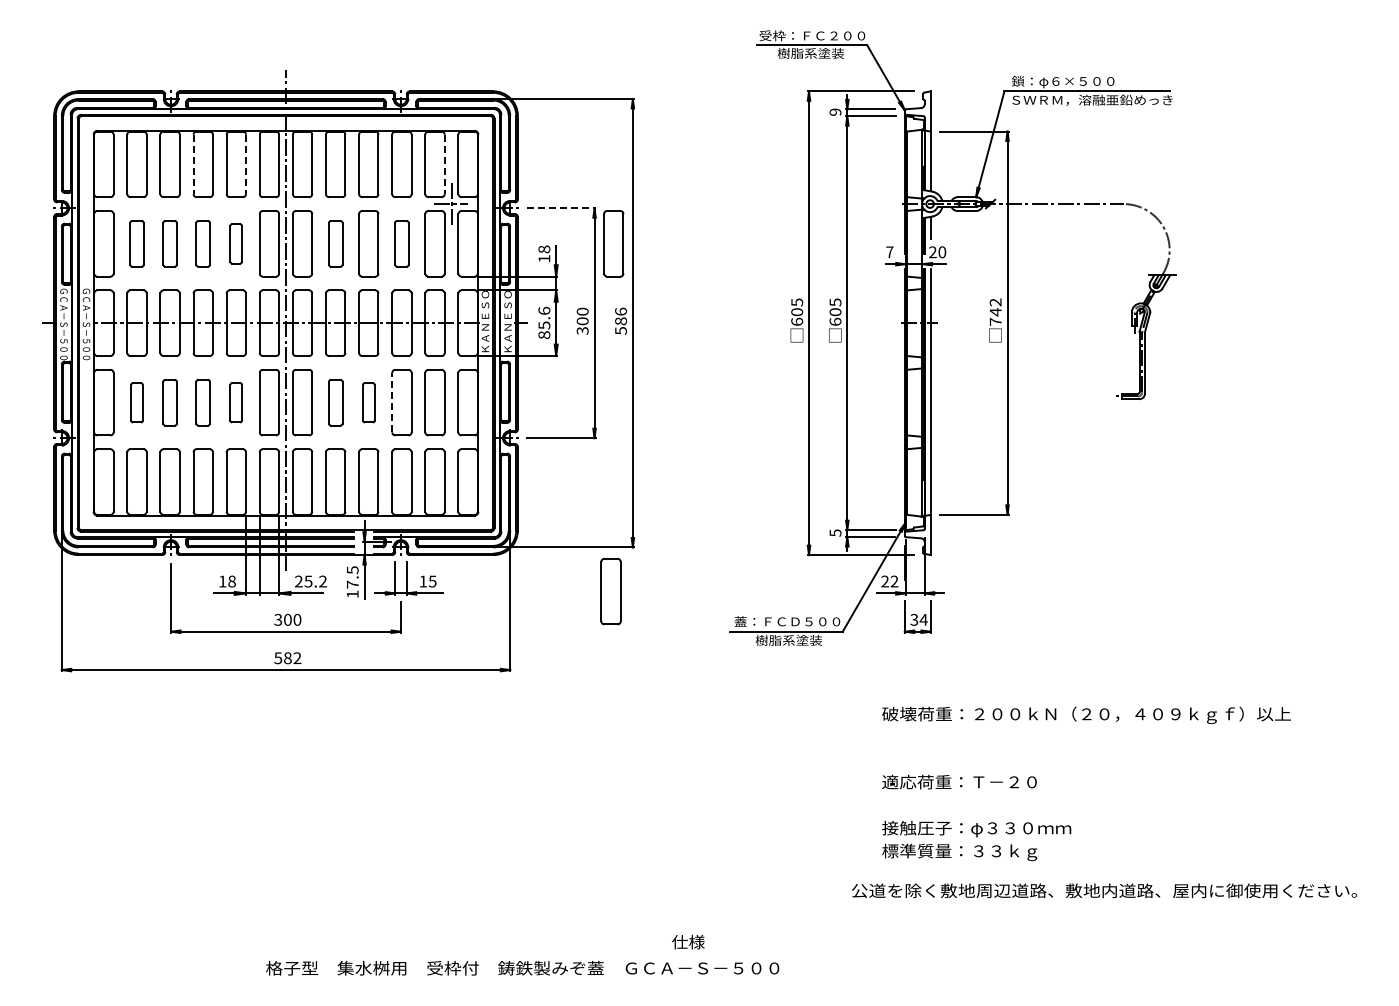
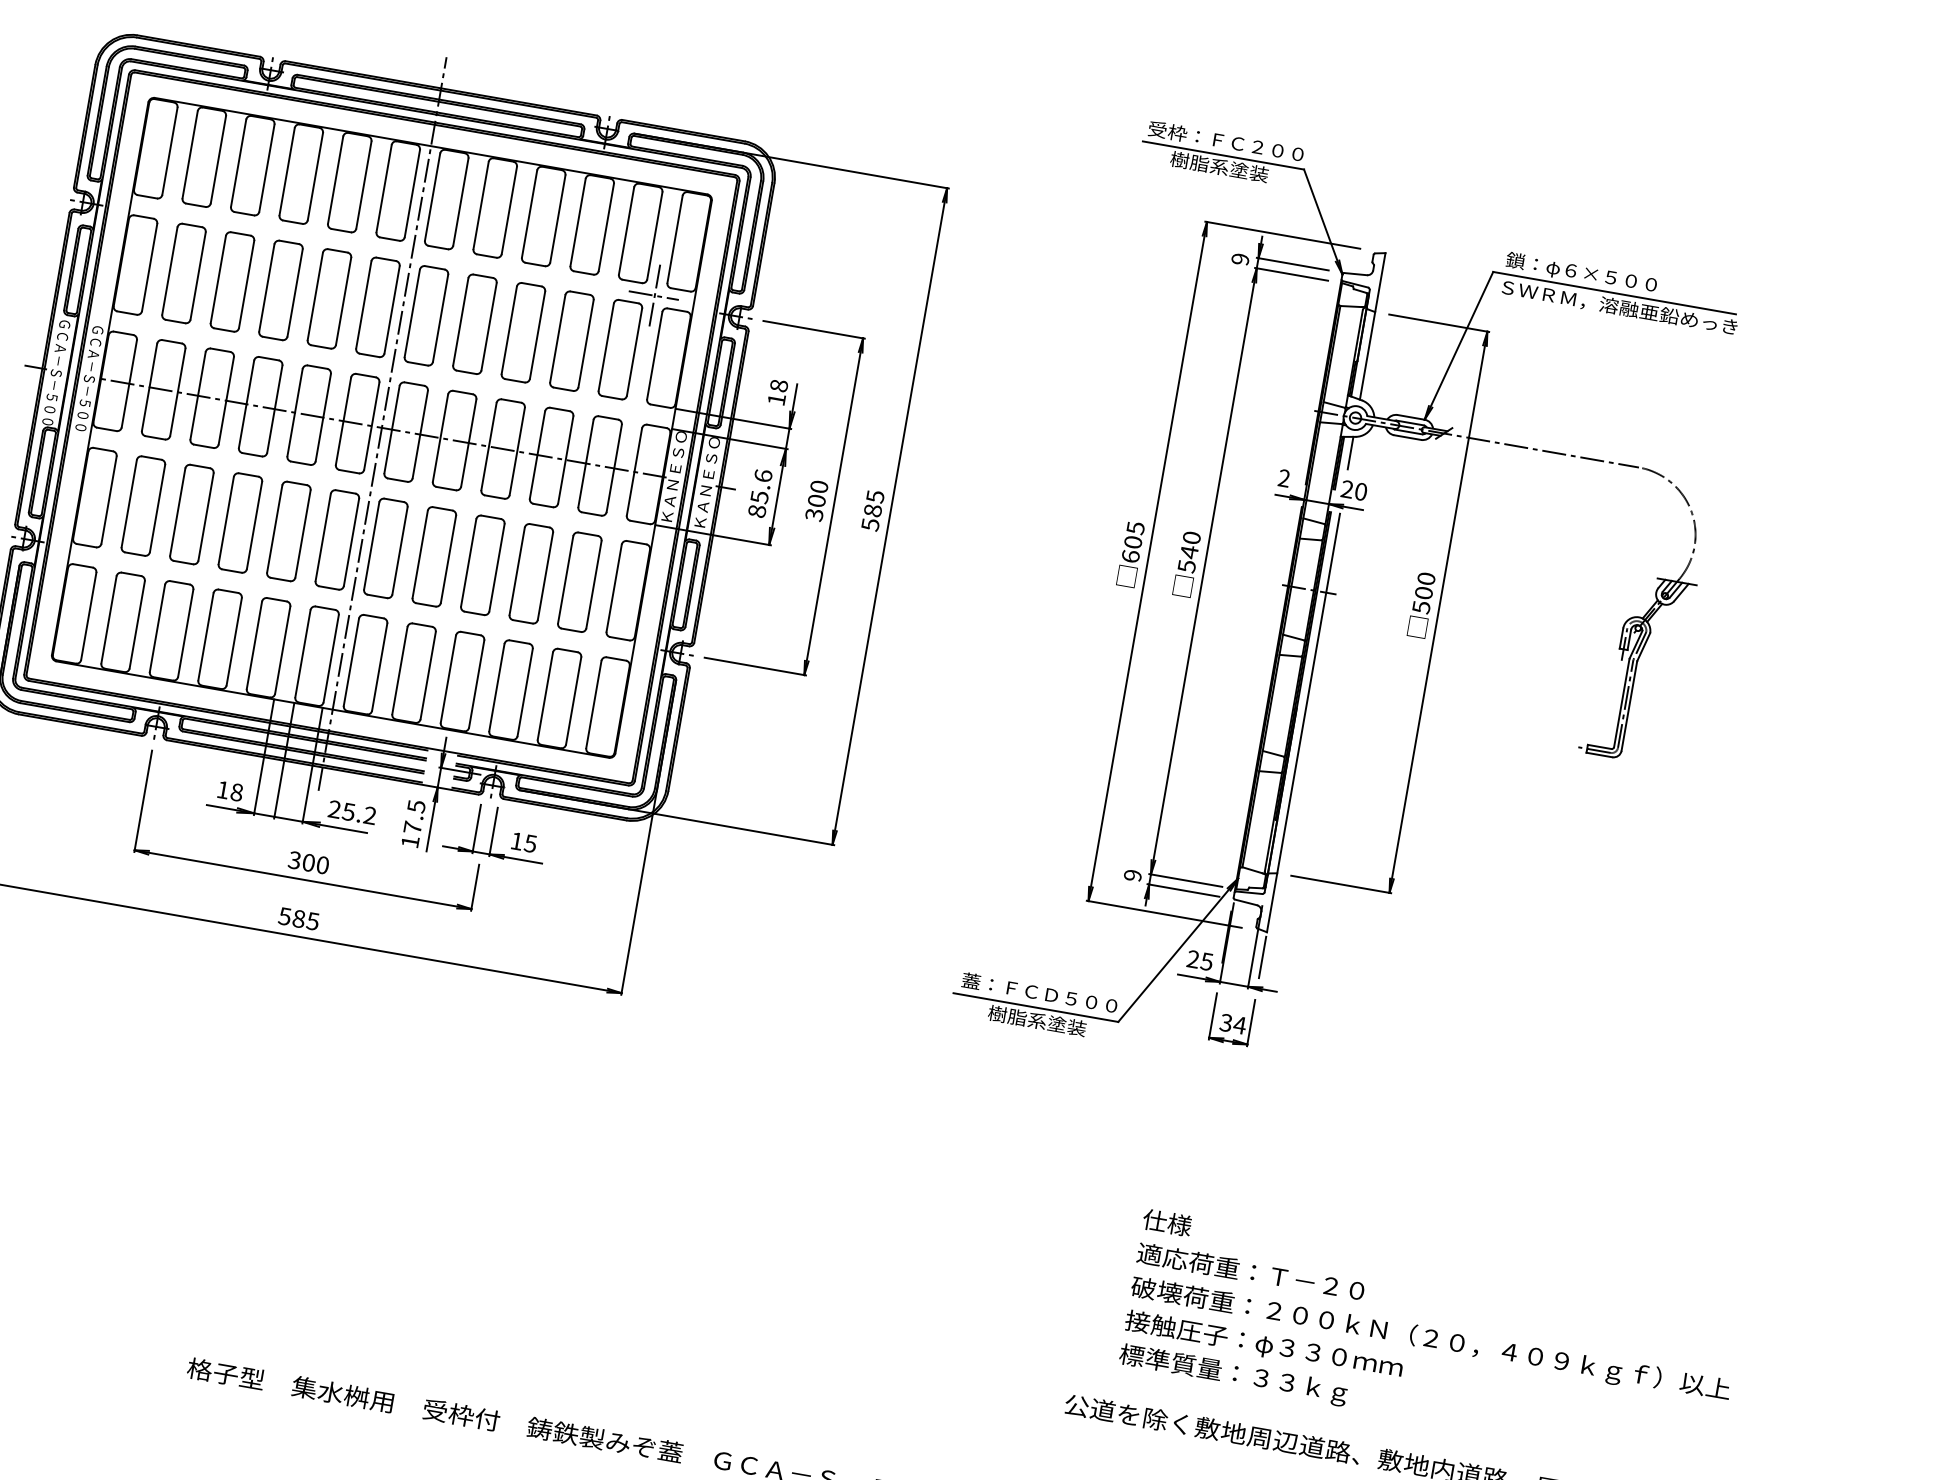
line: (193, 164) -> (286, 171), dashed -> solid
line: (246, 164) -> (364, 185), dashed -> solid
line: (444, 164) -> (654, 235), dashed -> solid
line: (561, 208) -> (814, 330), dashed -> solid
part: (136, 243) -> (183, 272), size x1.43
part: (169, 243) -> (231, 281), size x1.43
part: (202, 243) -> (279, 289), size x1.43
part: (235, 243) -> (328, 298), size x1.67
part: (335, 243) -> (474, 323), size x1.43
part: (401, 243) -> (571, 340), size x1.43
part: (613, 243) -> (881, 394), removed
text: (889, 252) -> (1283, 478), 7 -> 2
text: (620, 311) -> (874, 496), 586 -> 585
text: (835, 311) -> (1189, 551), 605 -> 540
text: (995, 311) -> (1423, 592), 742 -> 500
part: (136, 402) -> (142, 505), size x1.67
part: (169, 402) -> (191, 514), size x1.43
part: (202, 402) -> (239, 522), size x1.43
part: (235, 402) -> (287, 531), size x1.67
part: (335, 402) -> (434, 556), size x1.43
part: (368, 402) -> (482, 565), size x1.67
line: (392, 402) -> (517, 571), dashed -> solid
text: (835, 532) -> (1133, 874), 5 -> 9
line: (930, 572) -> (1261, 957), added
text: (894, 581) -> (1206, 961), 22 -> 25
part: (610, 591) -> (788, 903), removed
text: (297, 658) -> (313, 921), 582 -> 585
text: (1086, 715) -> (1430, 1340), moved
text: (688, 941) -> (1167, 1221), moved

